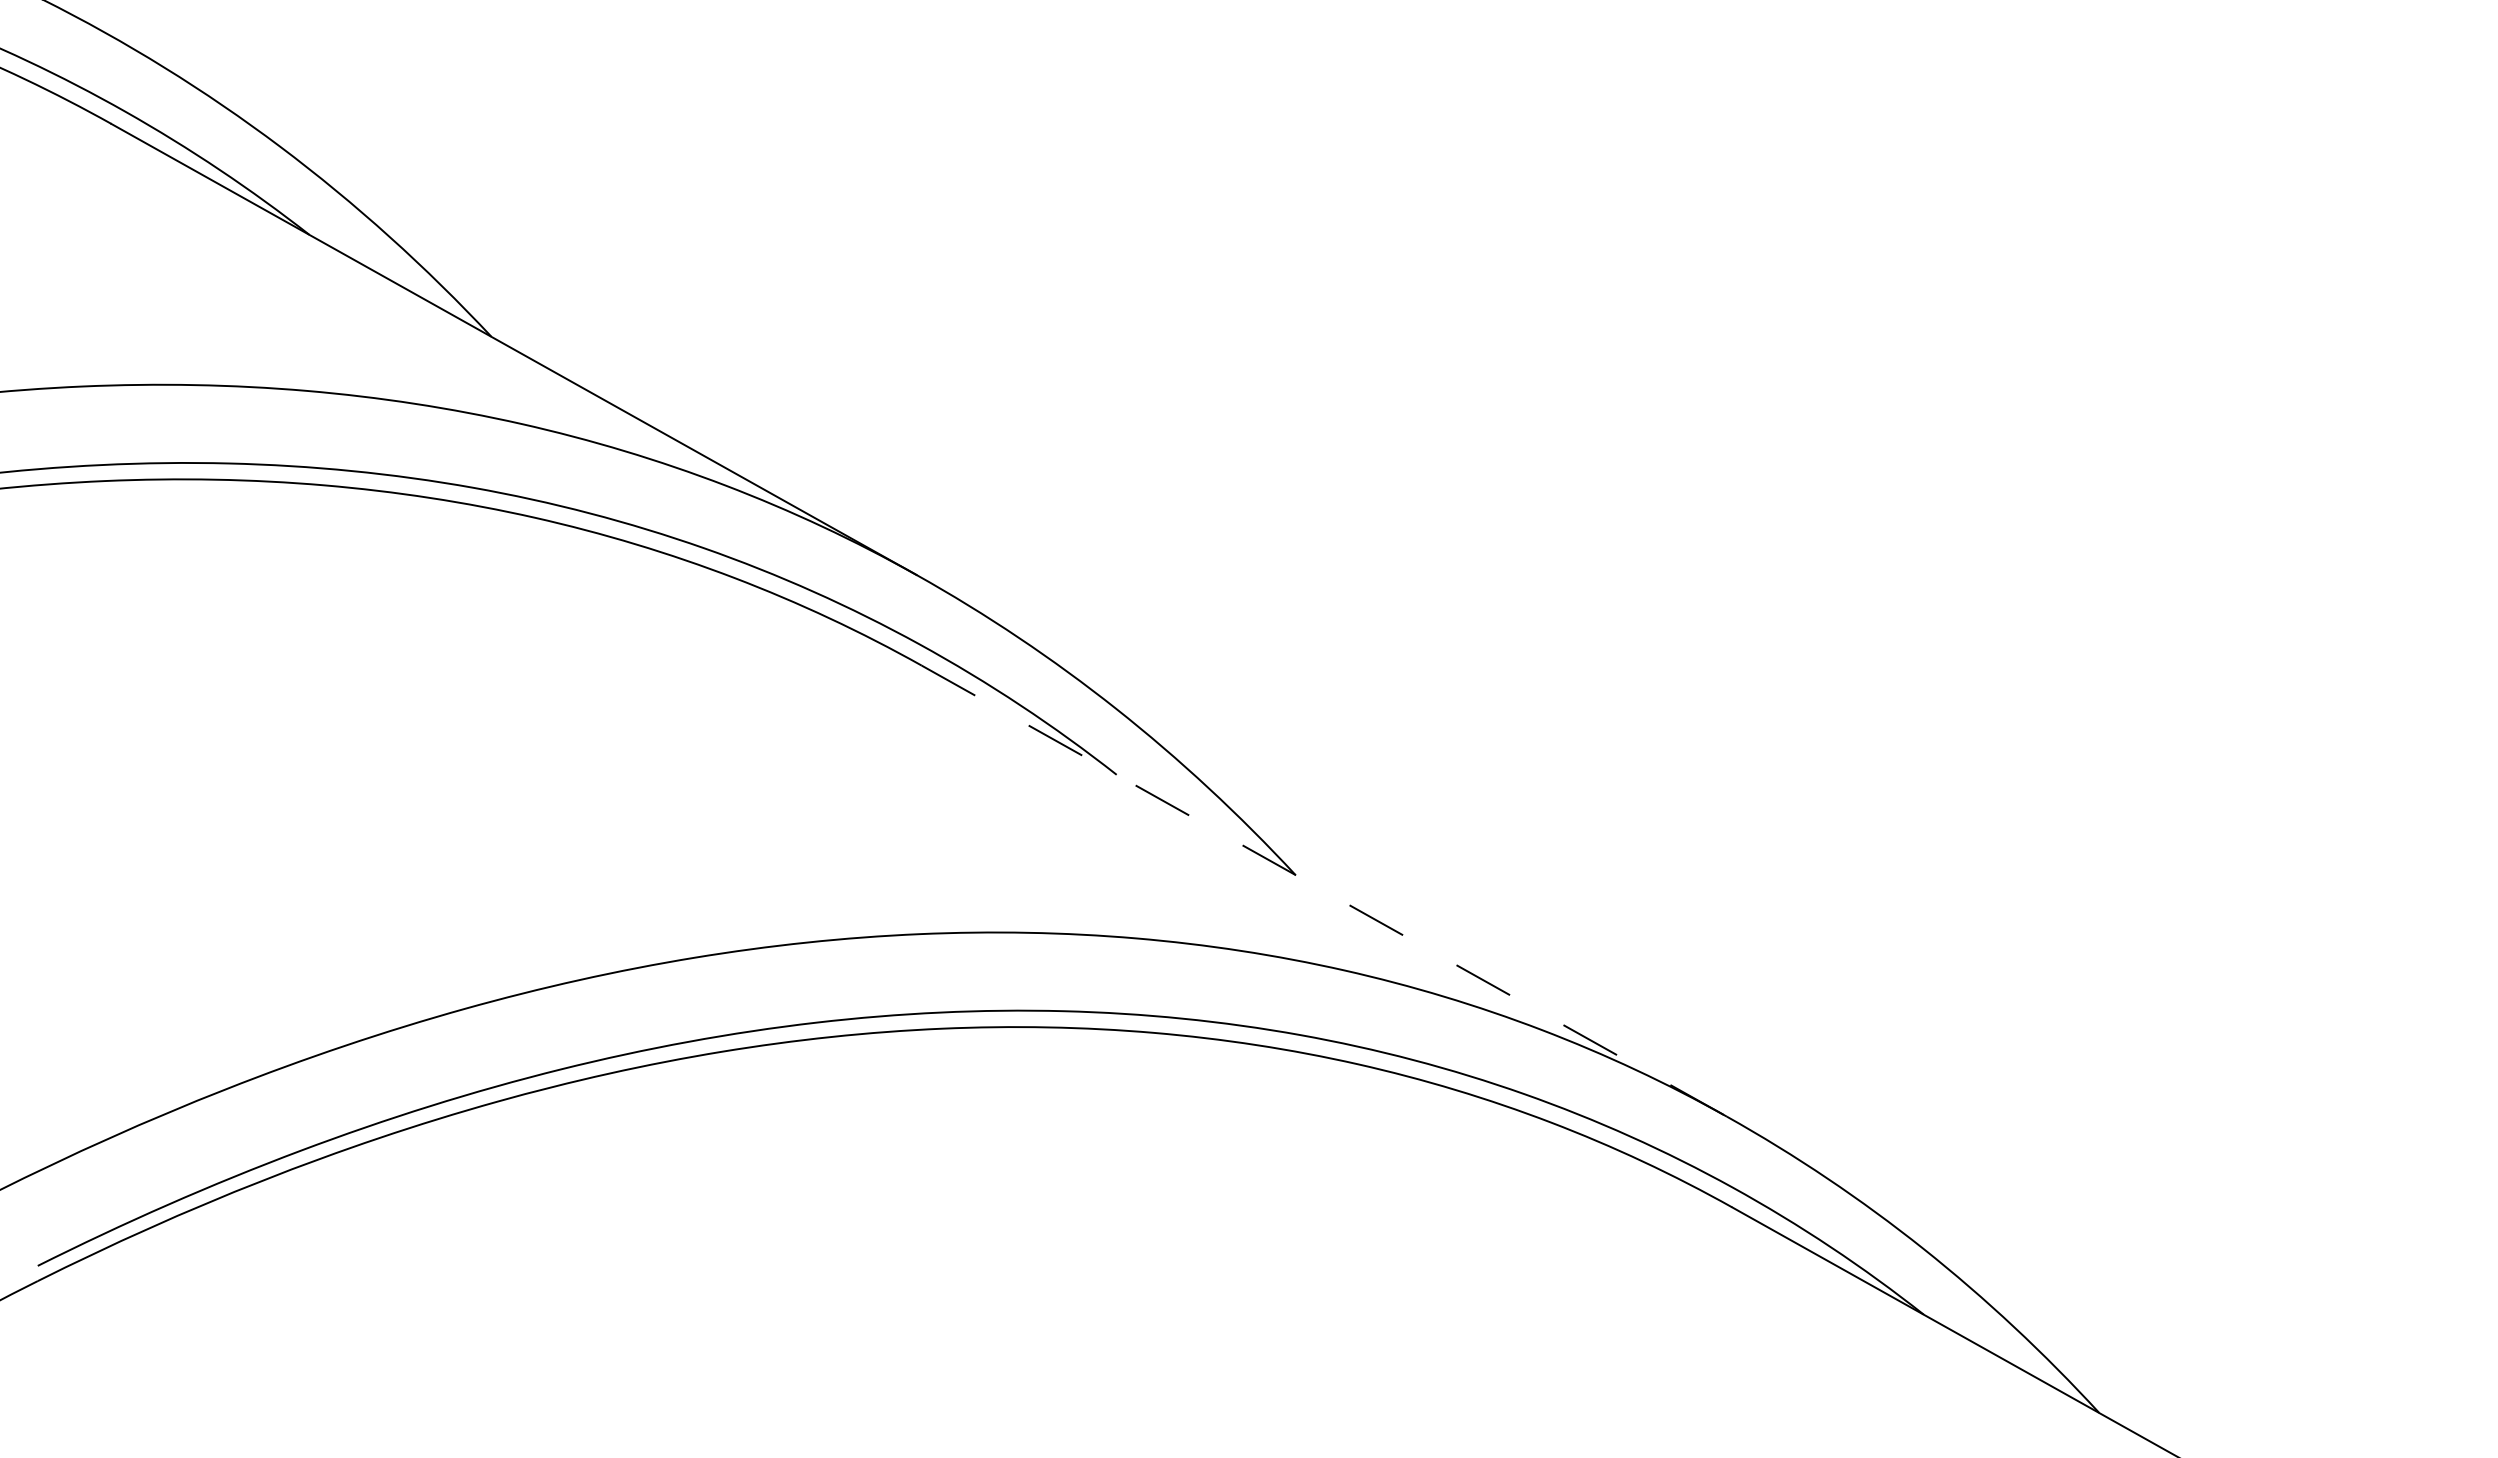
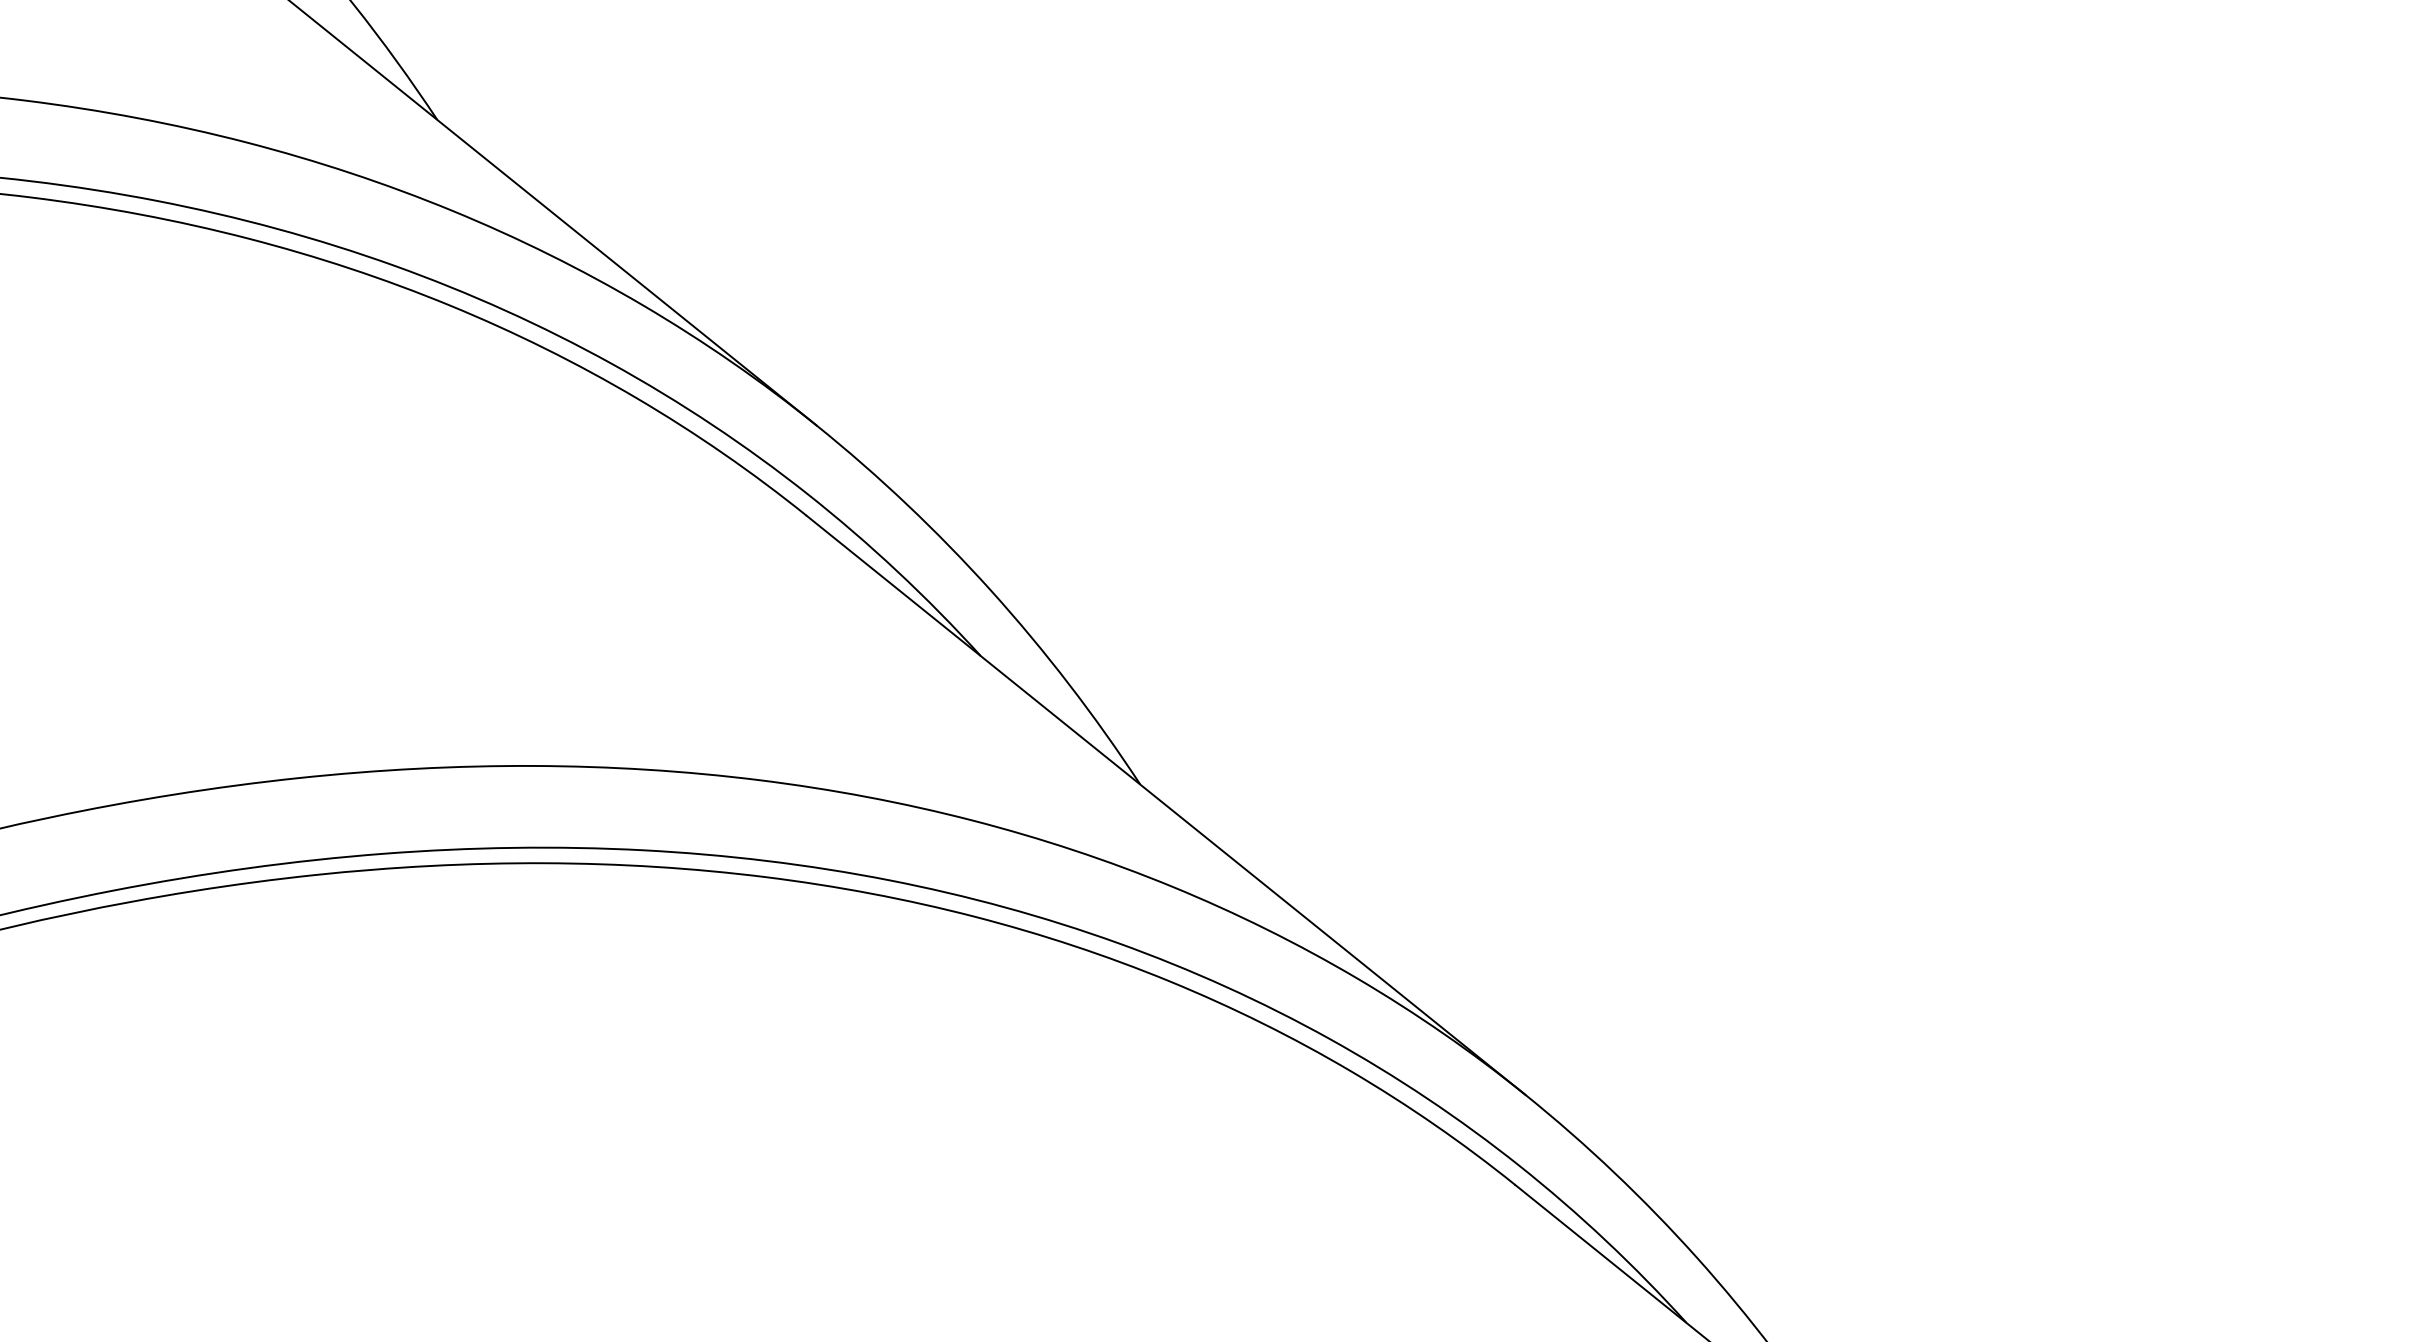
line: (1324, 891) -> (1166, 805), dashed -> solid

